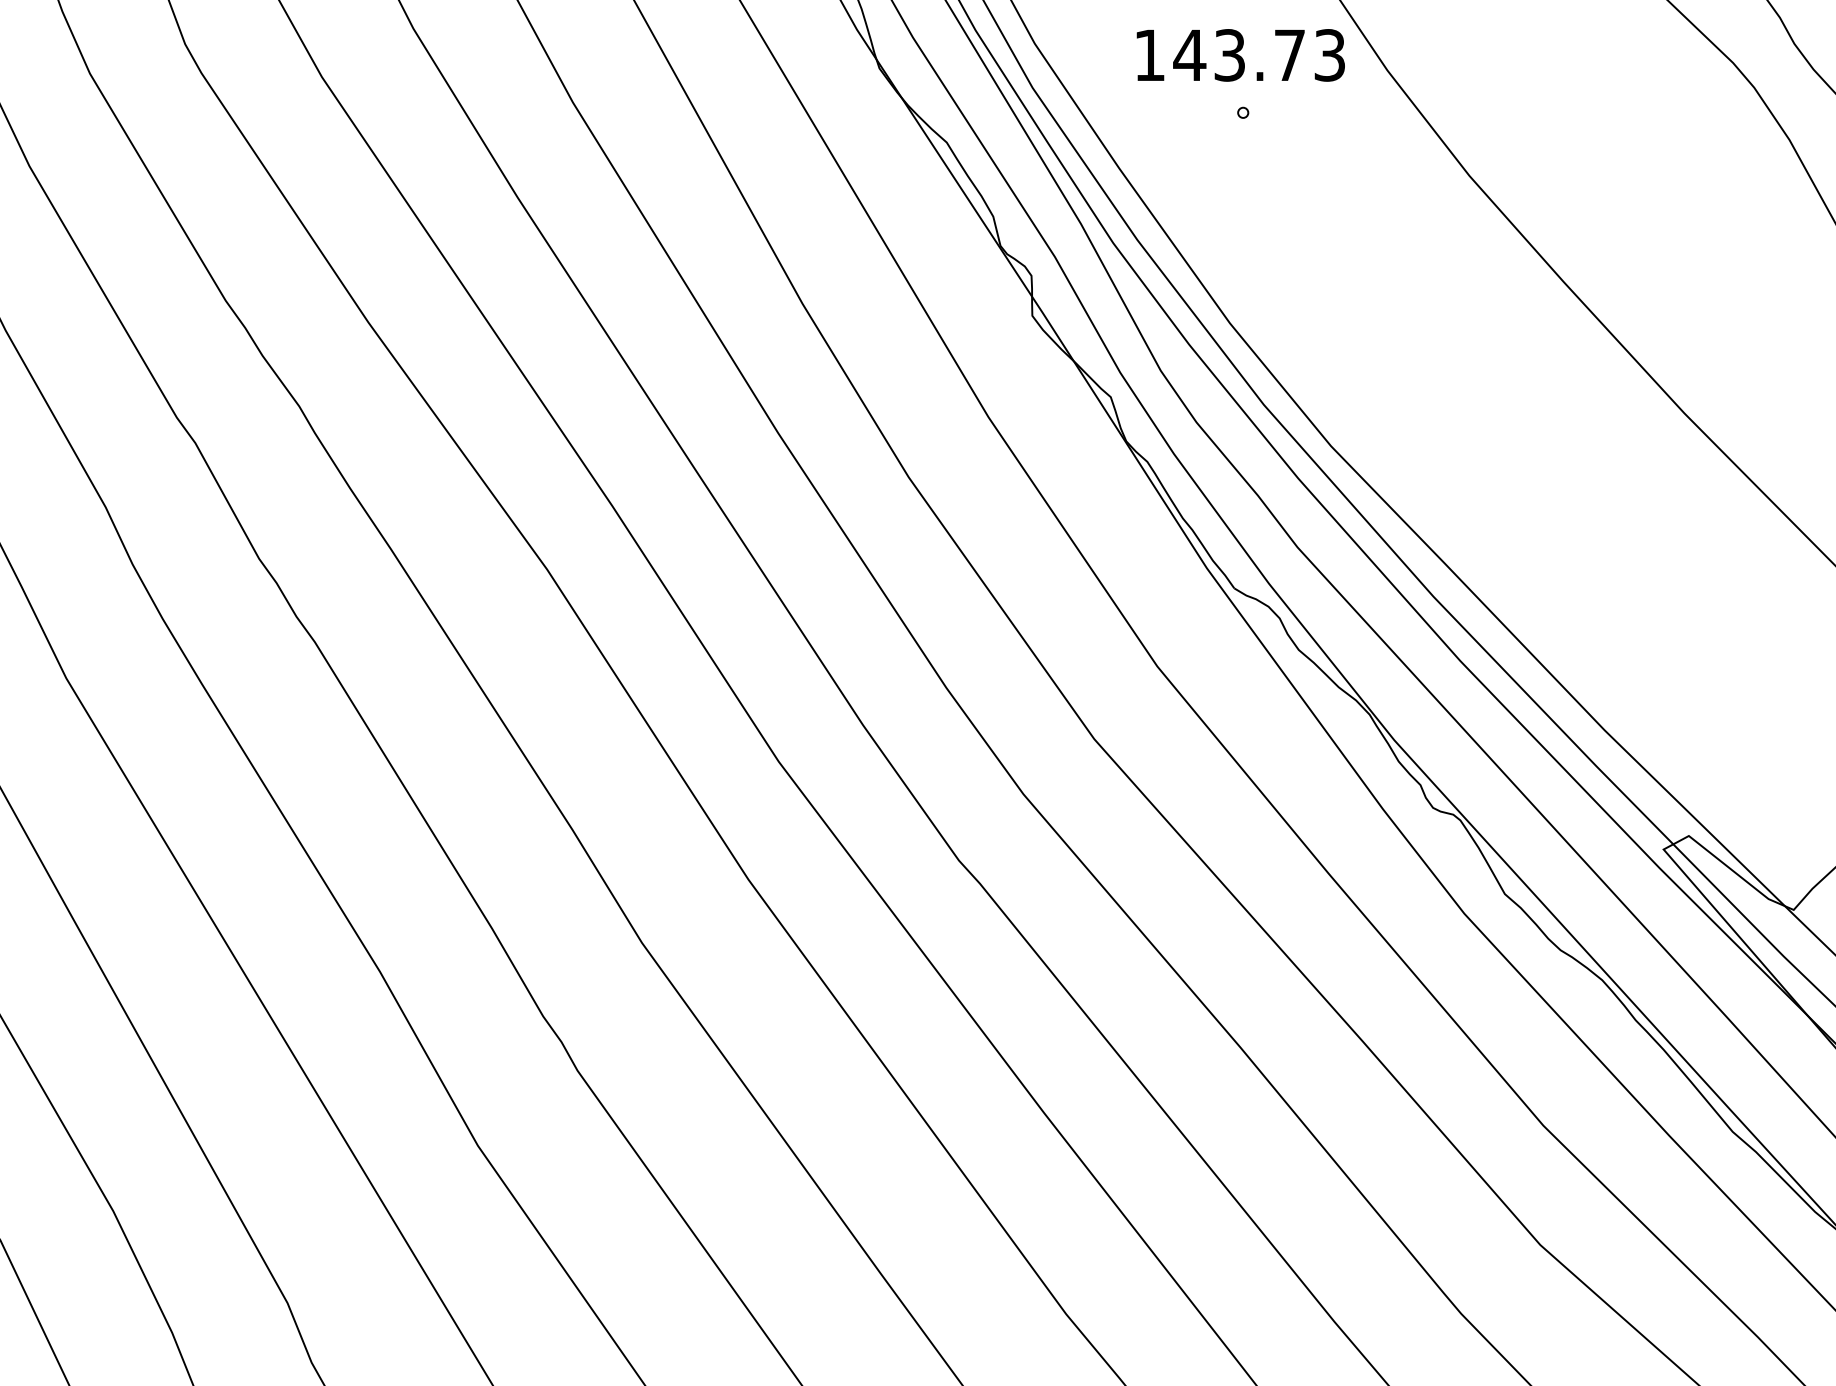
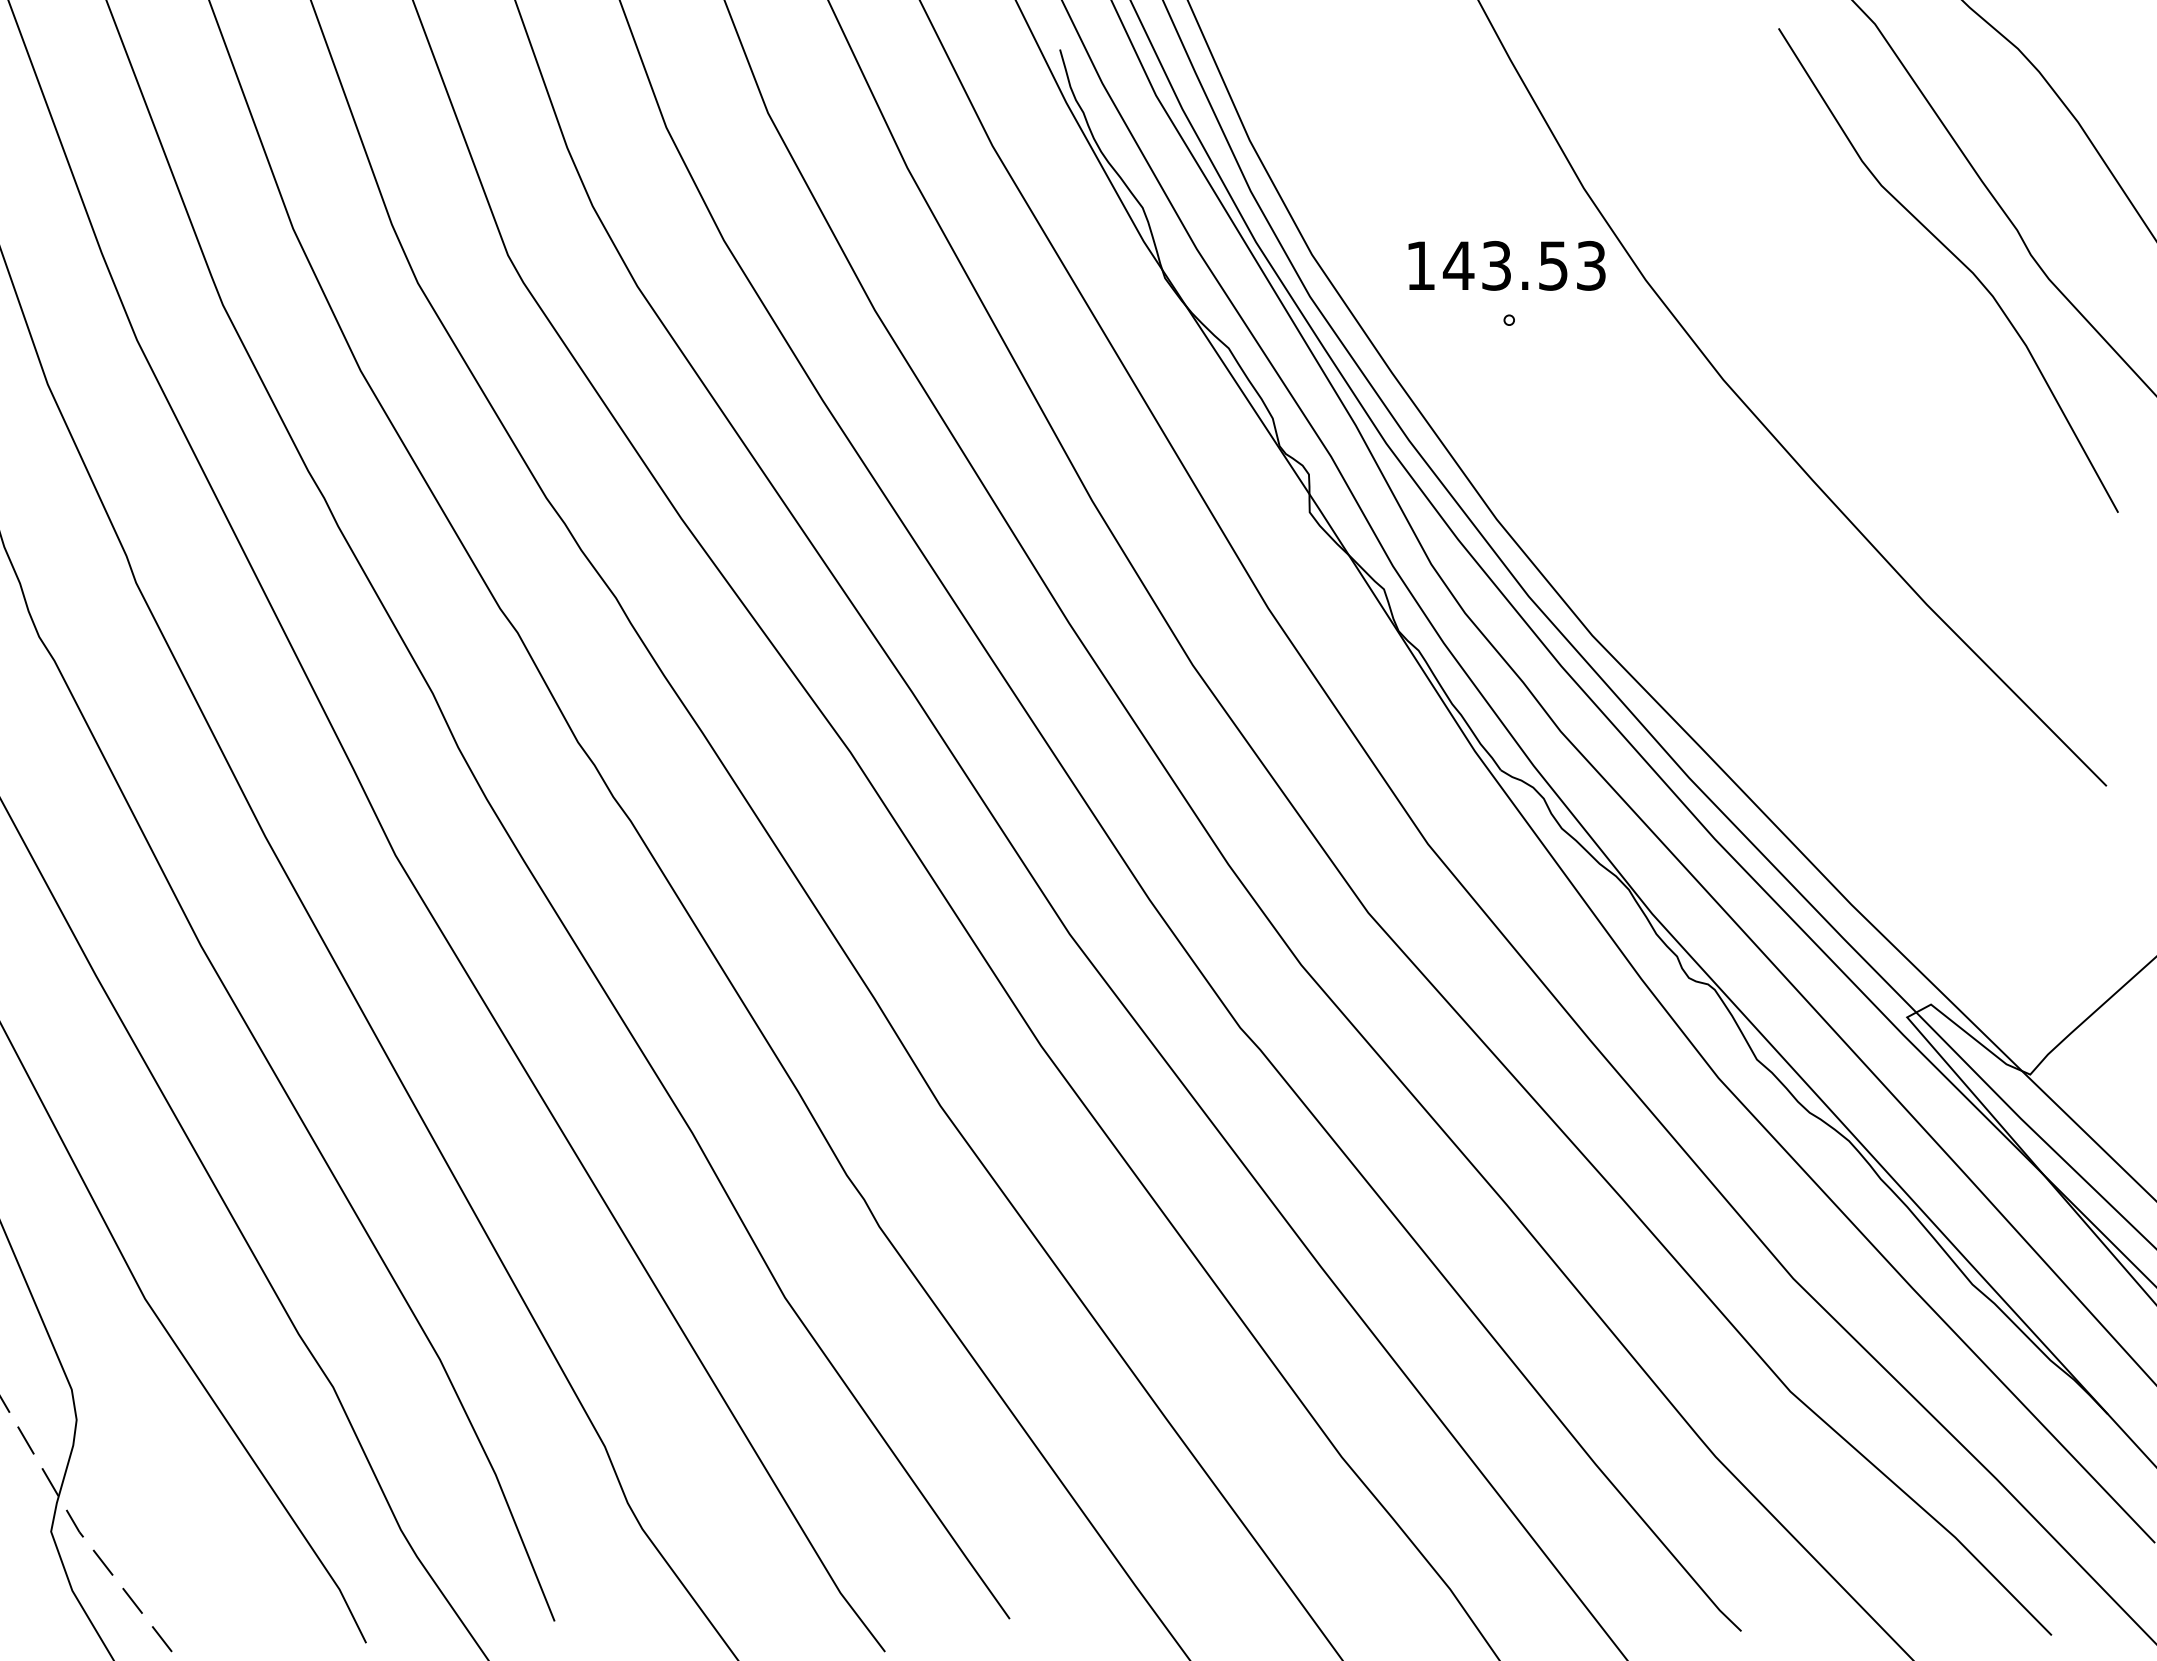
text: (1289, 54) -> (1553, 265), 143.73 -> 143.53

